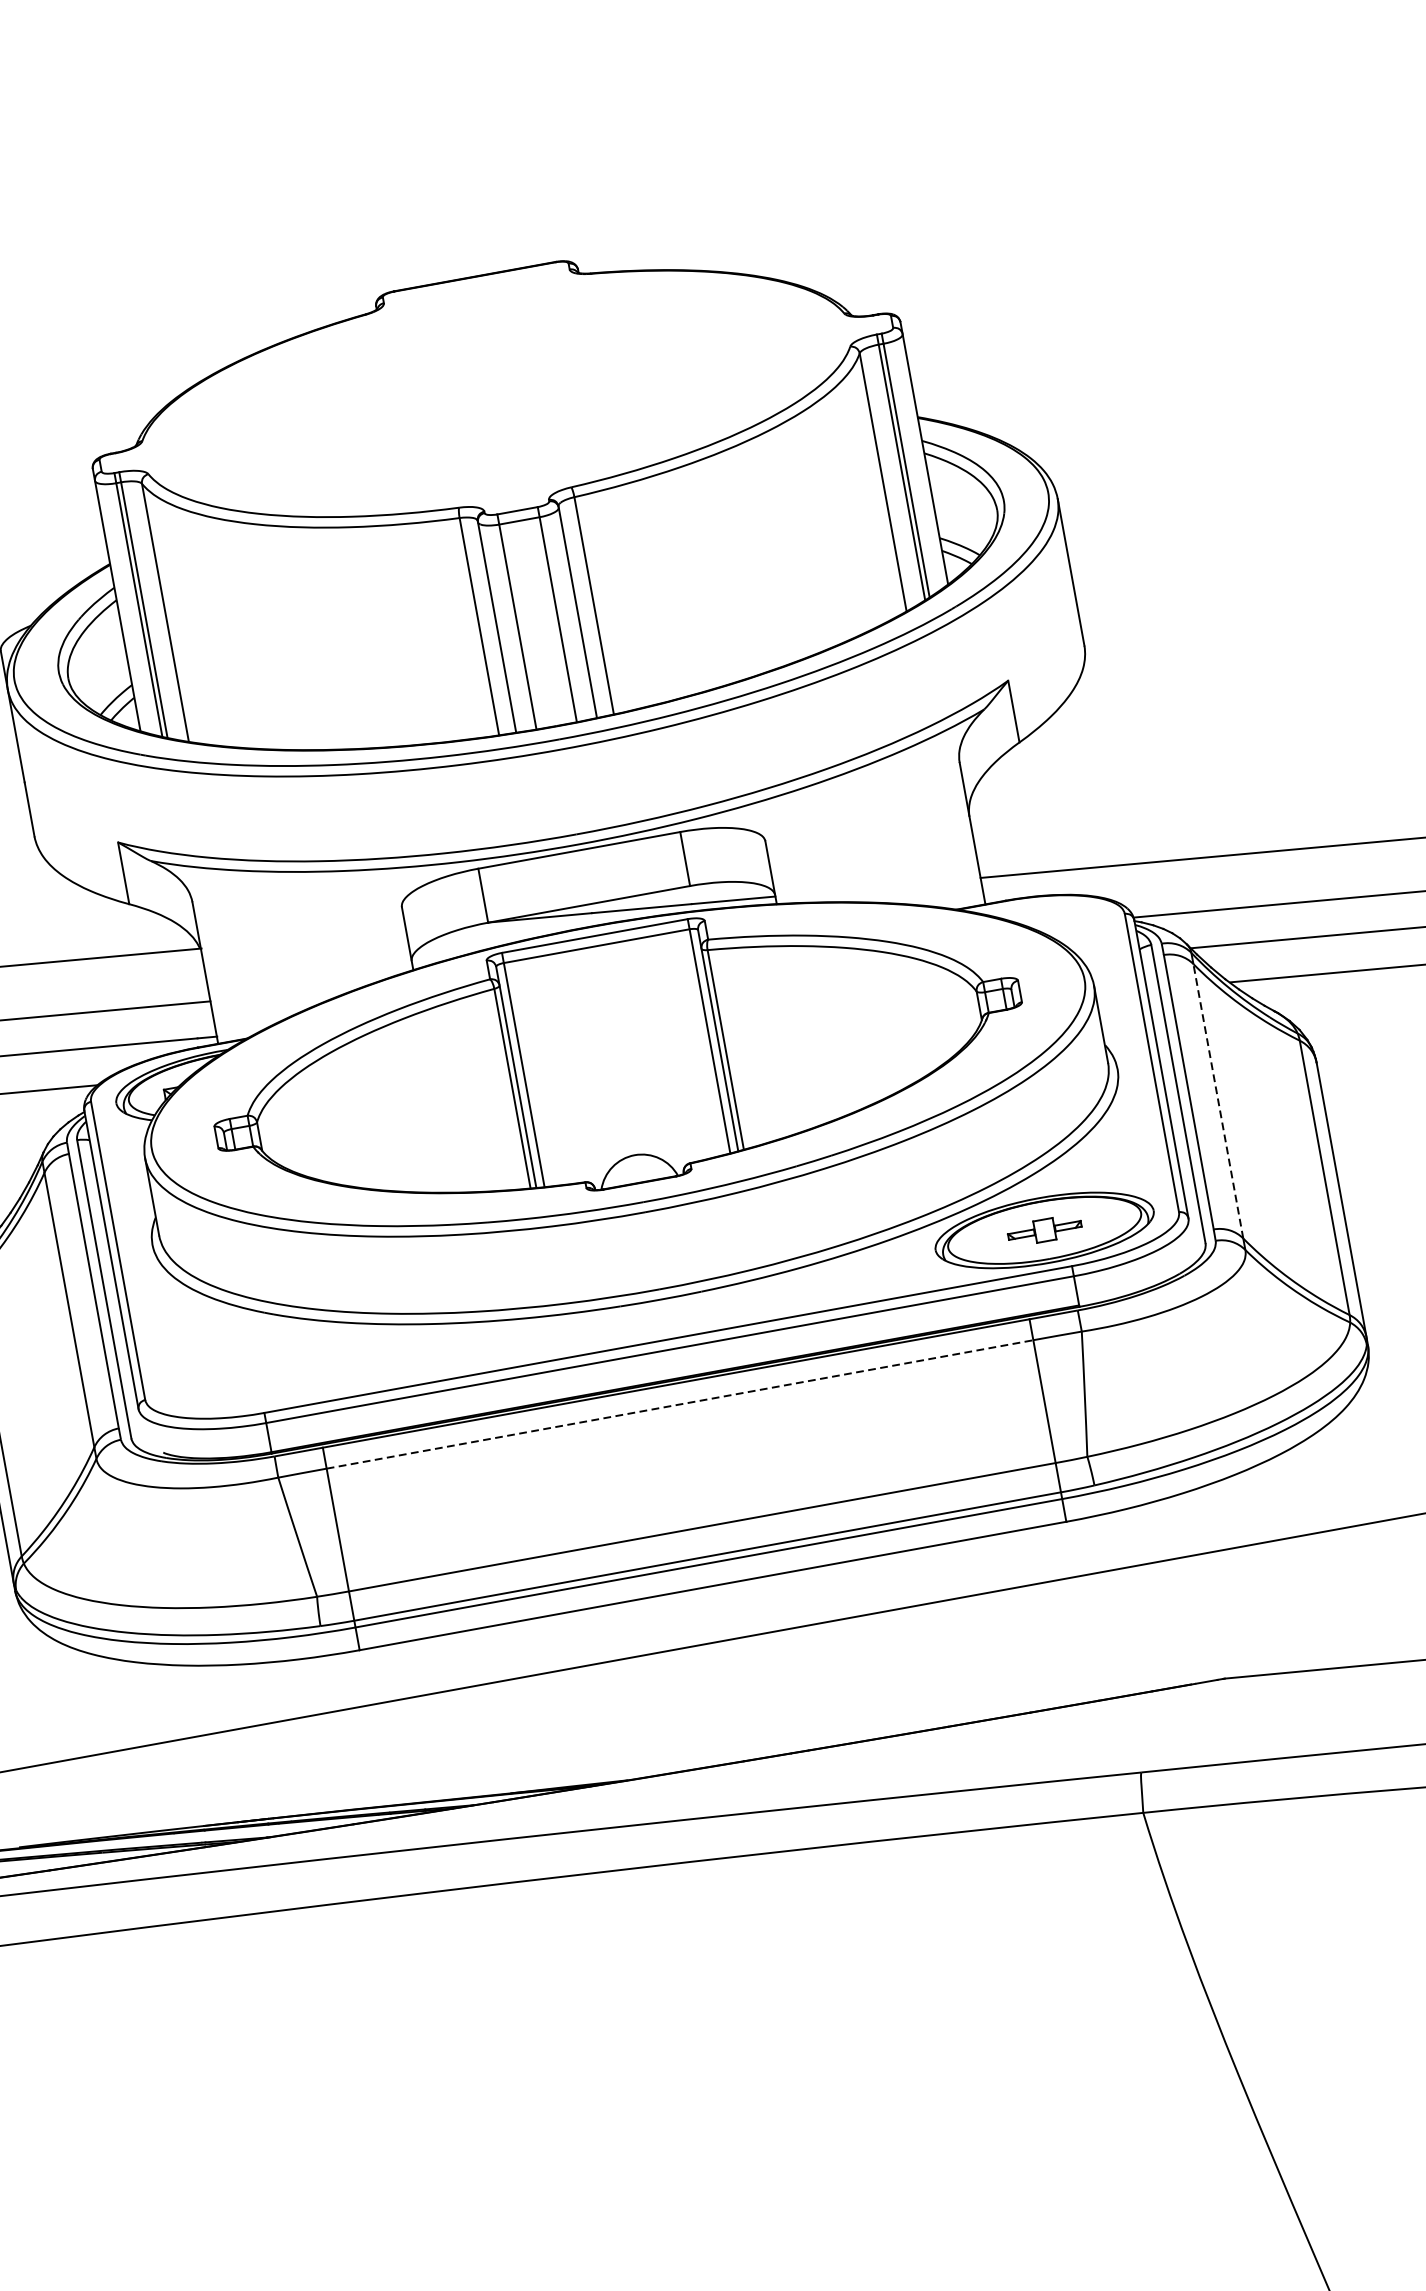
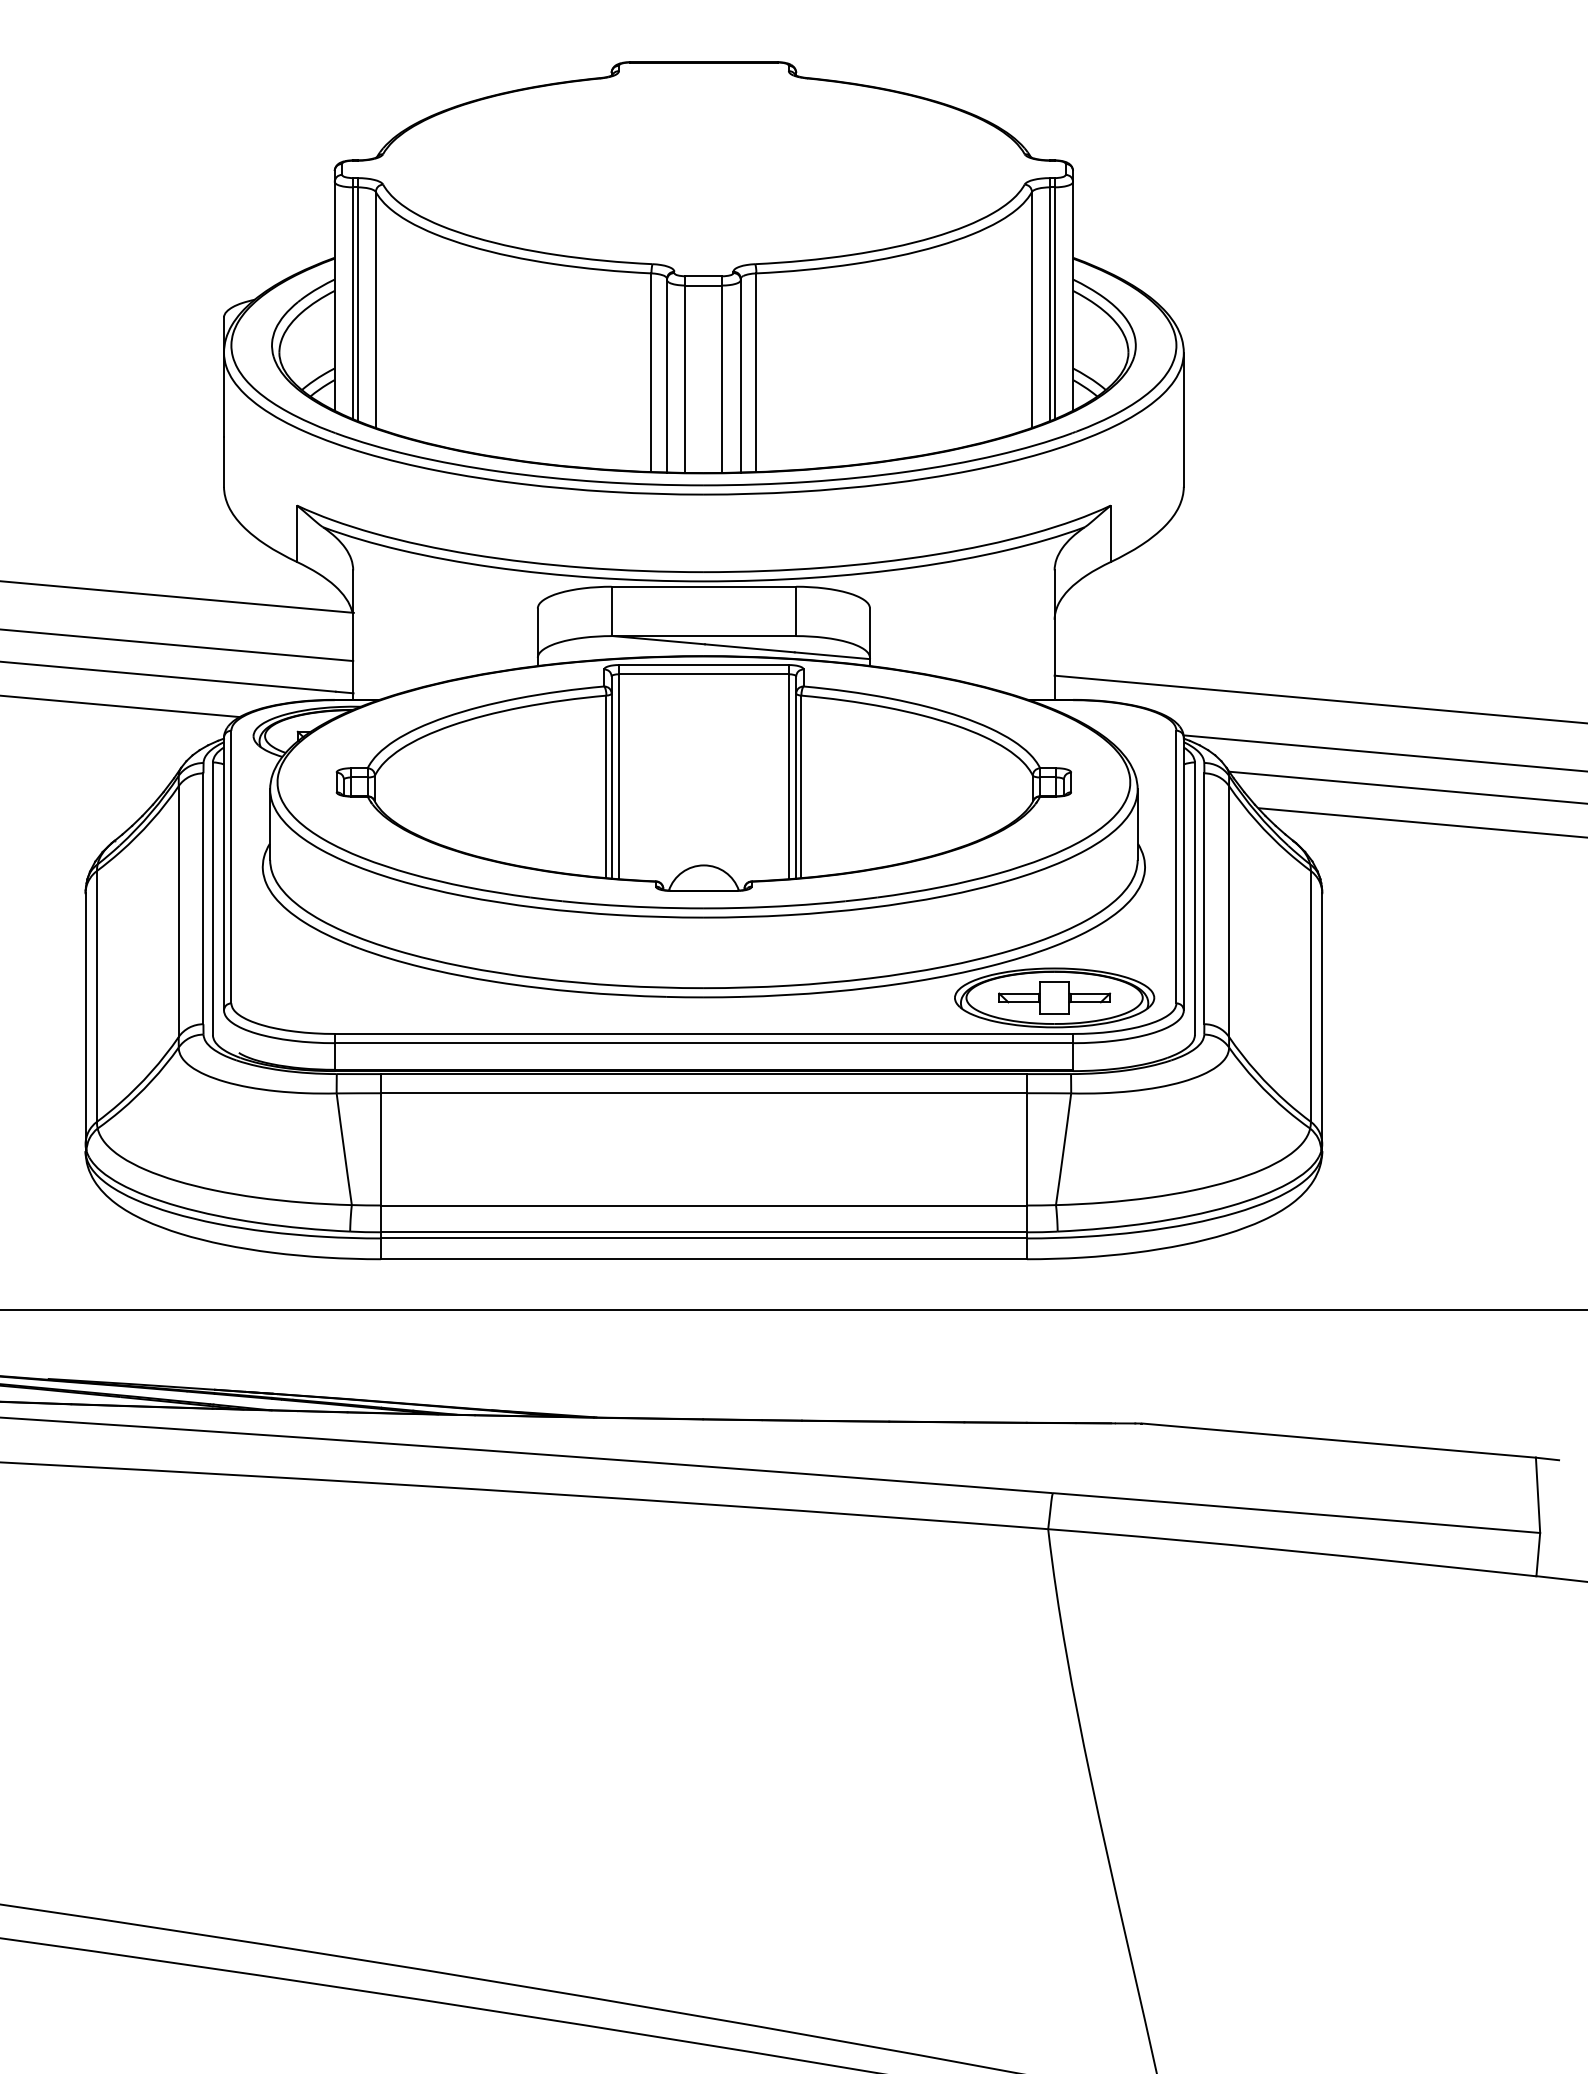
line: (1218, 1101) -> (1229, 911), dashed -> solid
part: (1044, 1230) -> (1054, 997), size x1.67
line: (680, 1404) -> (704, 1093), dashed -> solid

